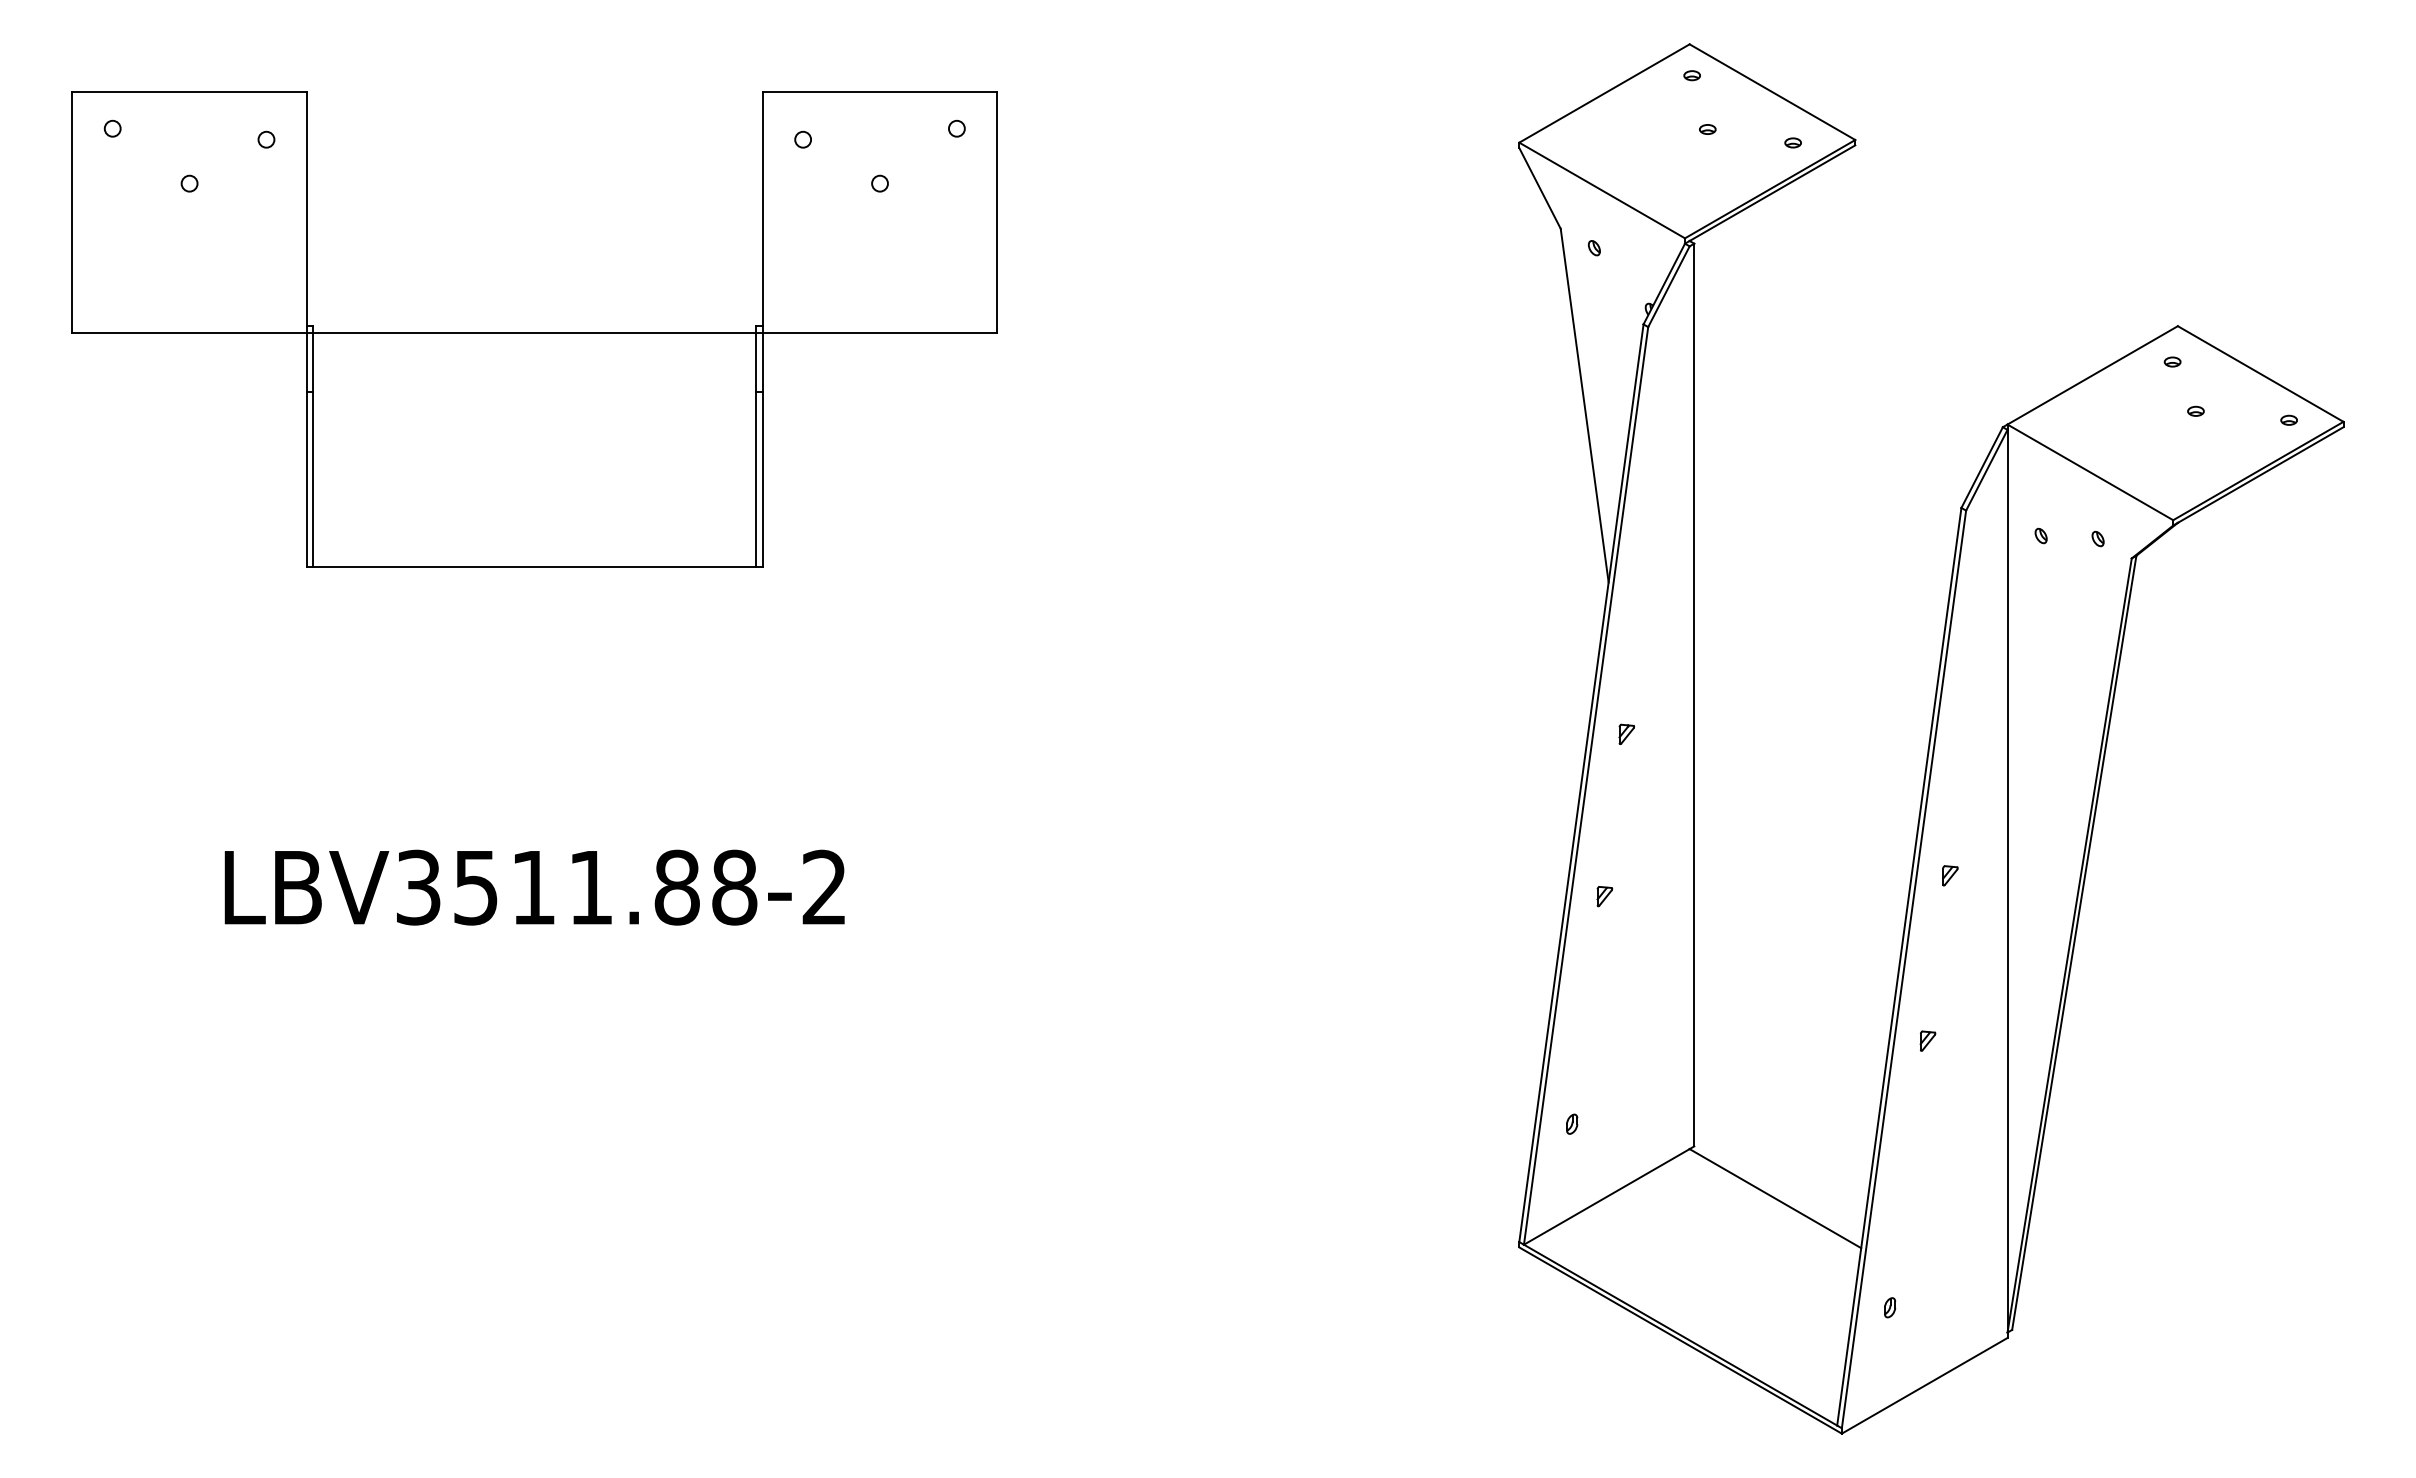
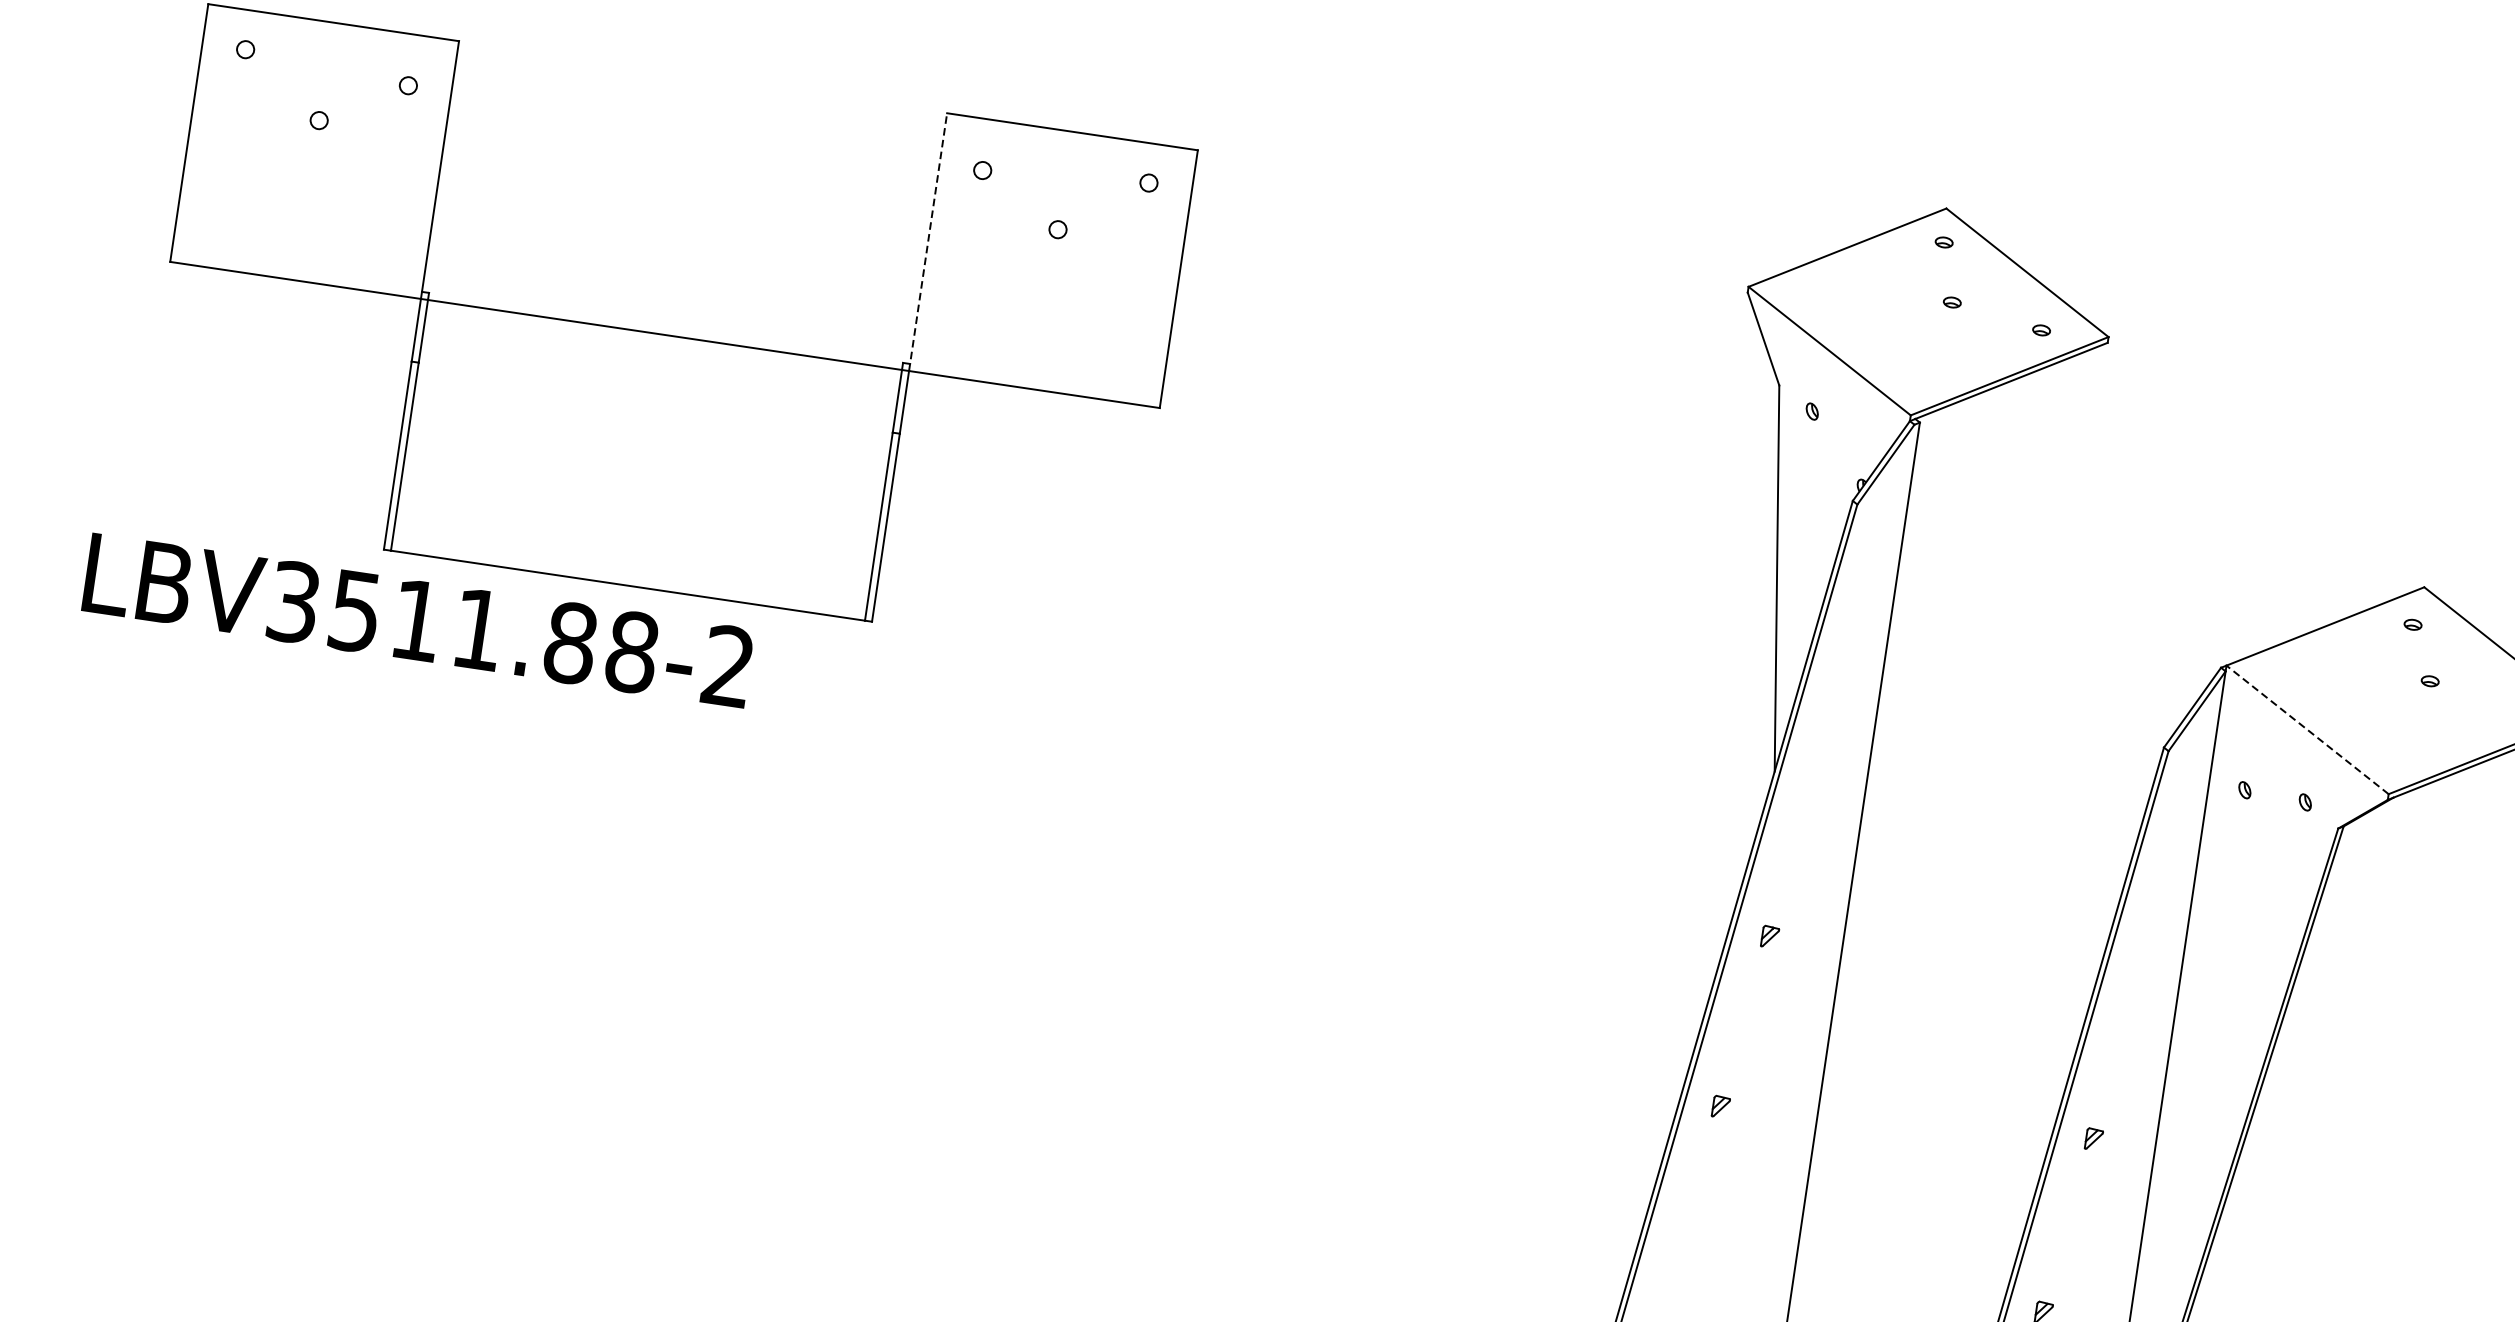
line: (762, 212) -> (927, 241), solid -> dashed
line: (2090, 472) -> (2307, 730), solid -> dashed
text: (534, 887) -> (418, 620), moved

